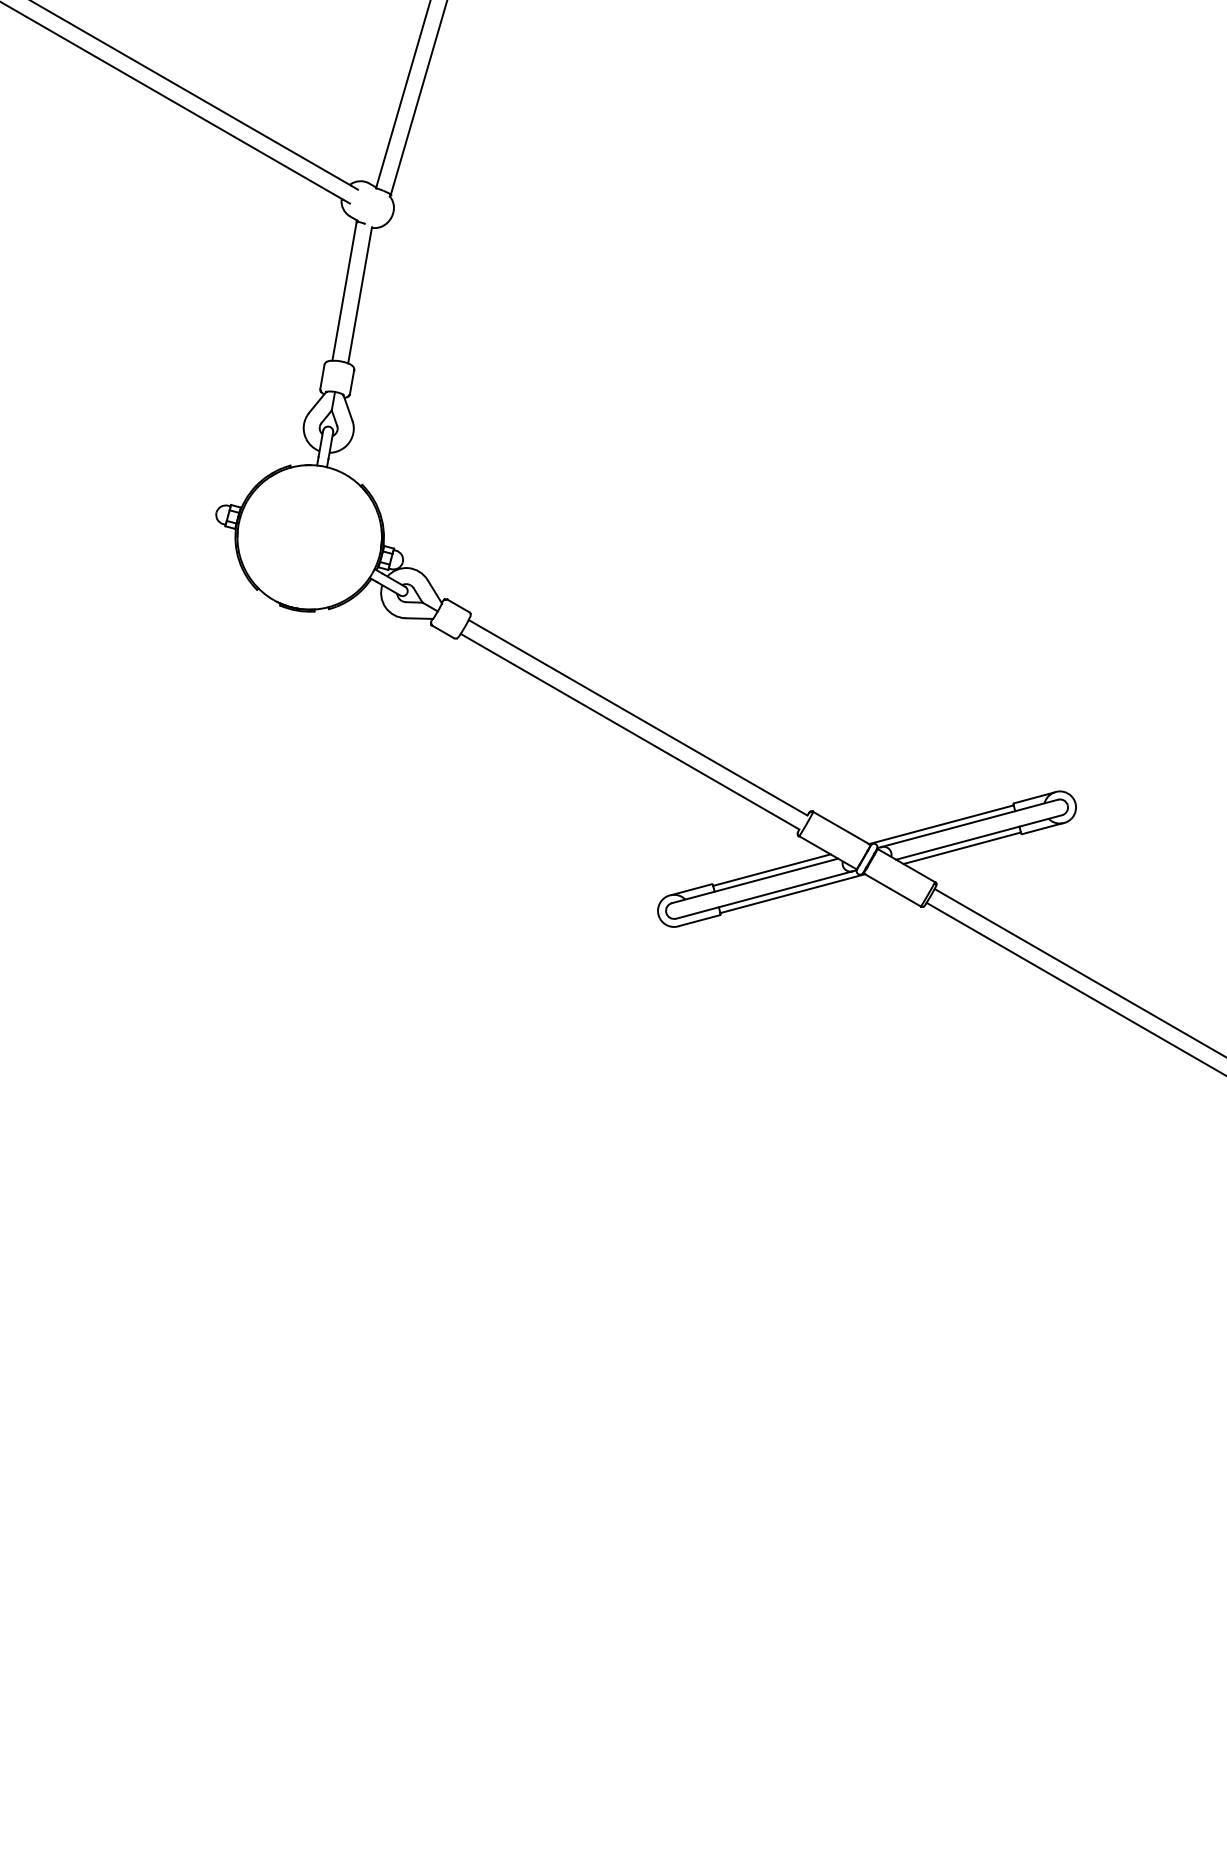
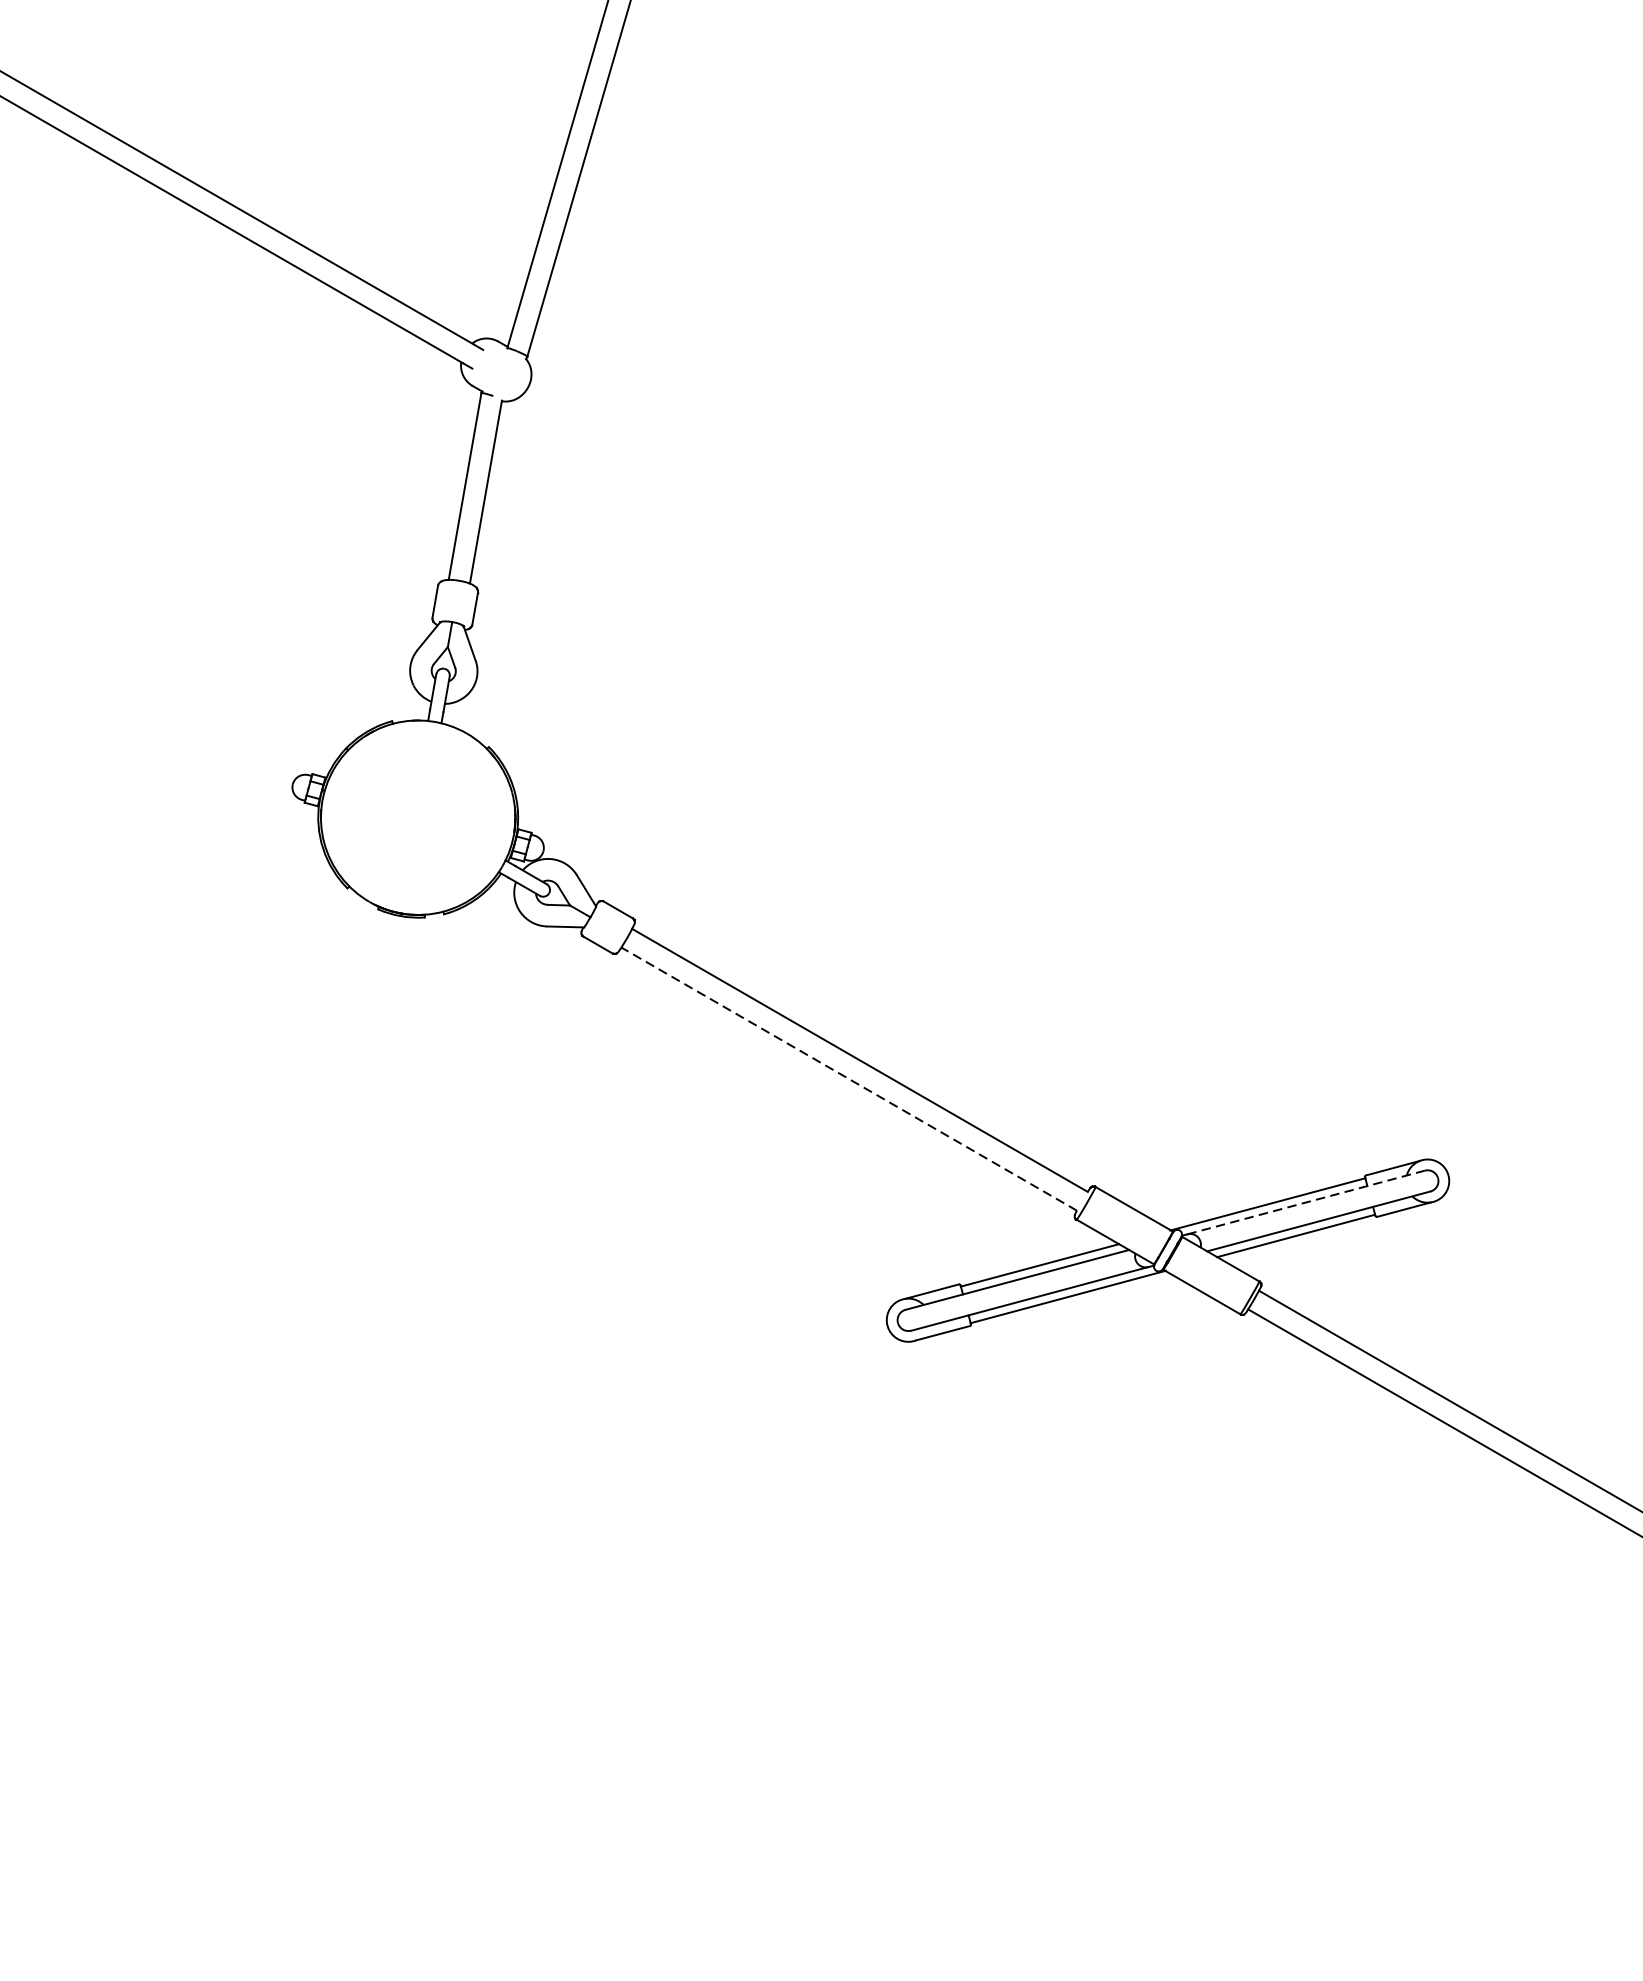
line: (630, 731) -> (849, 1078), solid -> dashed
line: (970, 823) -> (1307, 1202), solid -> dashed

